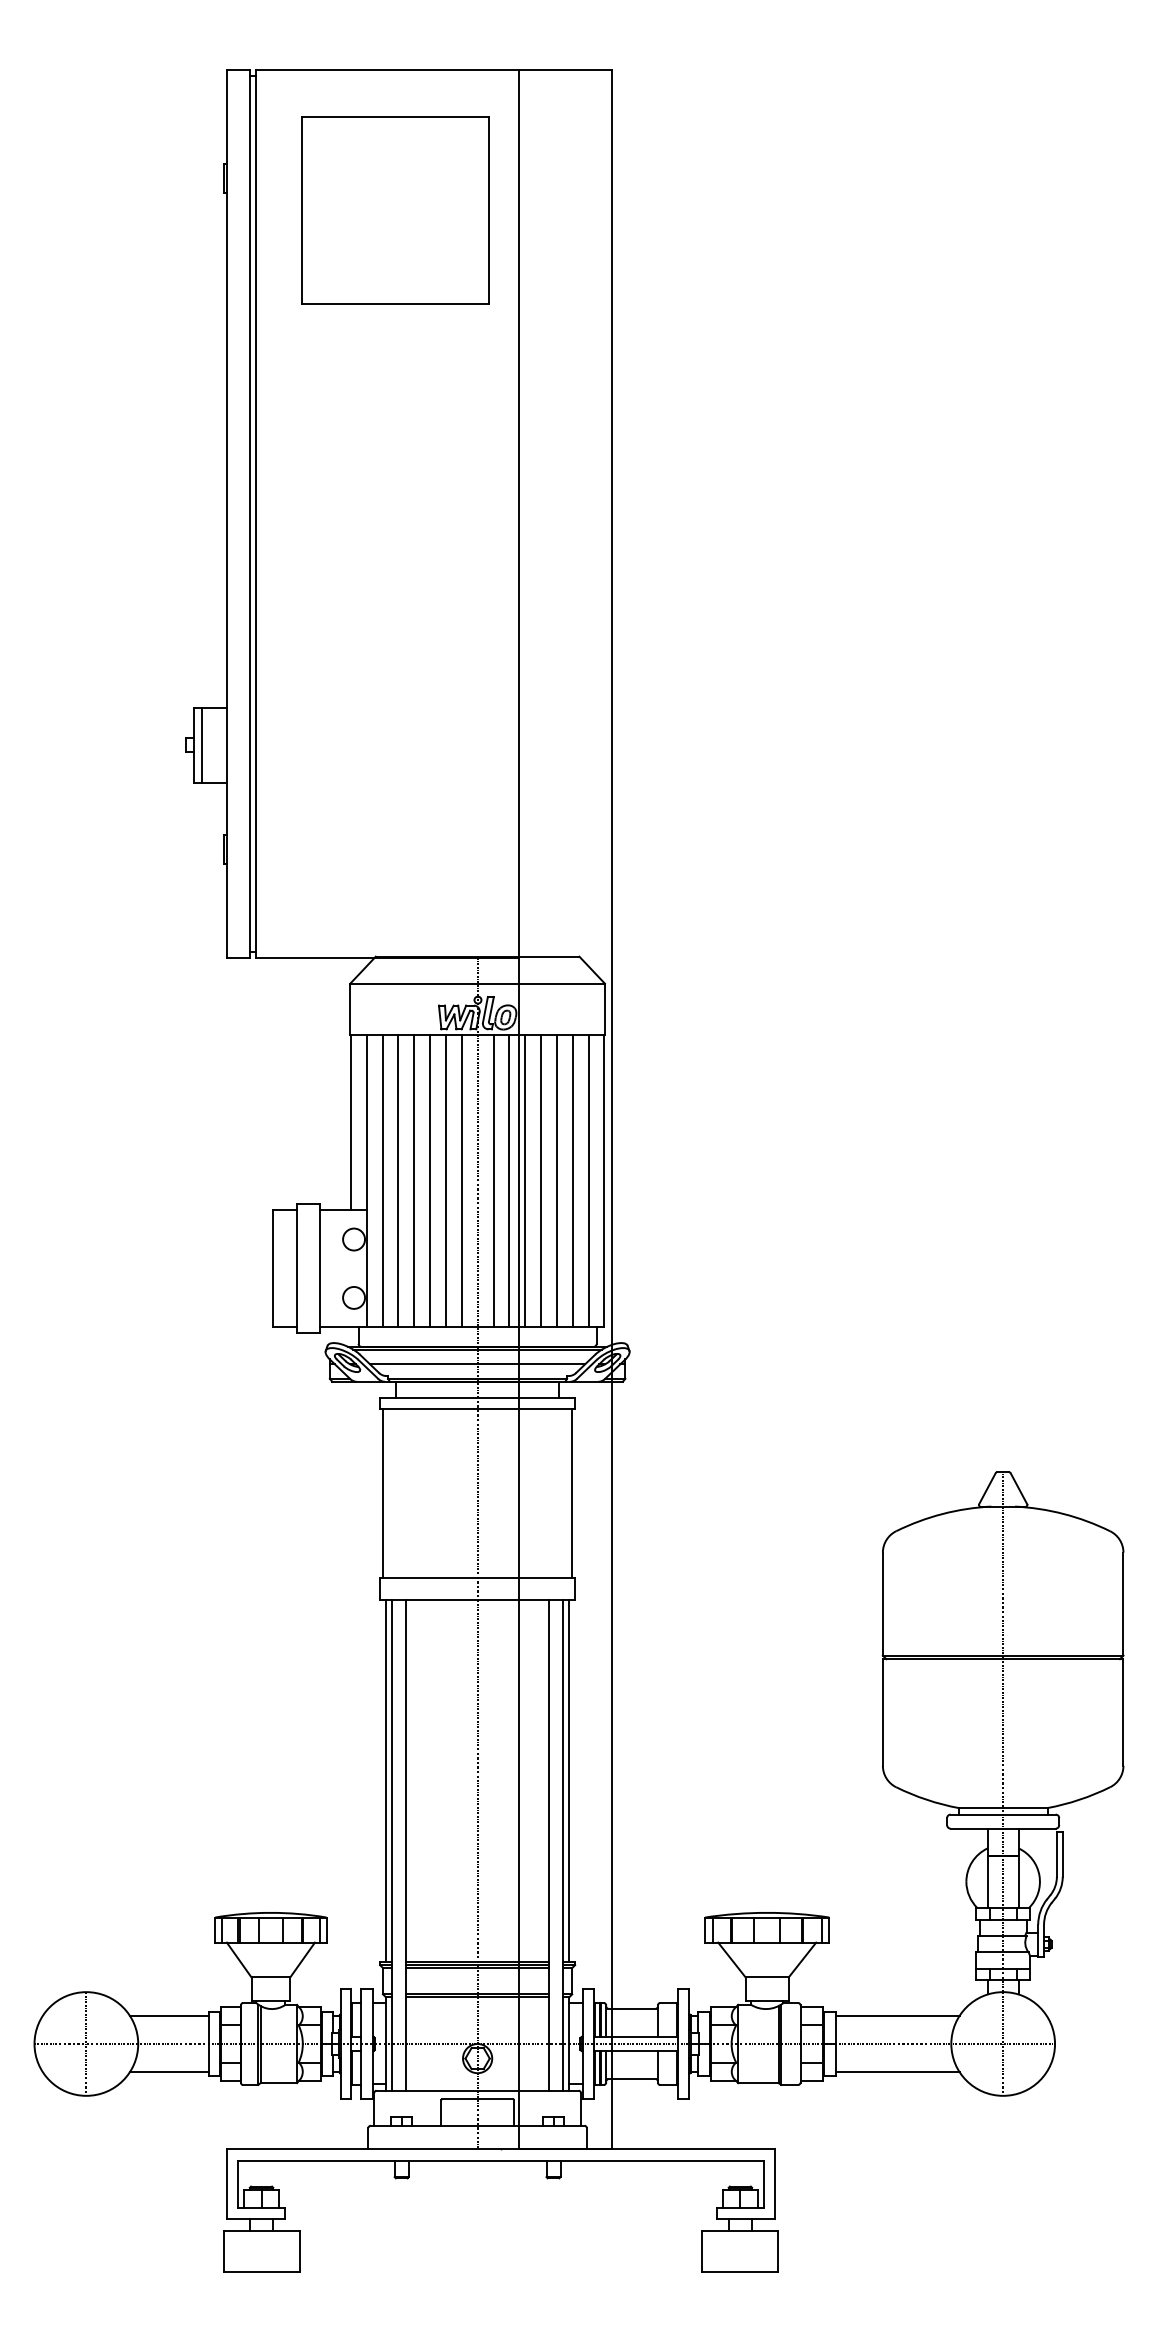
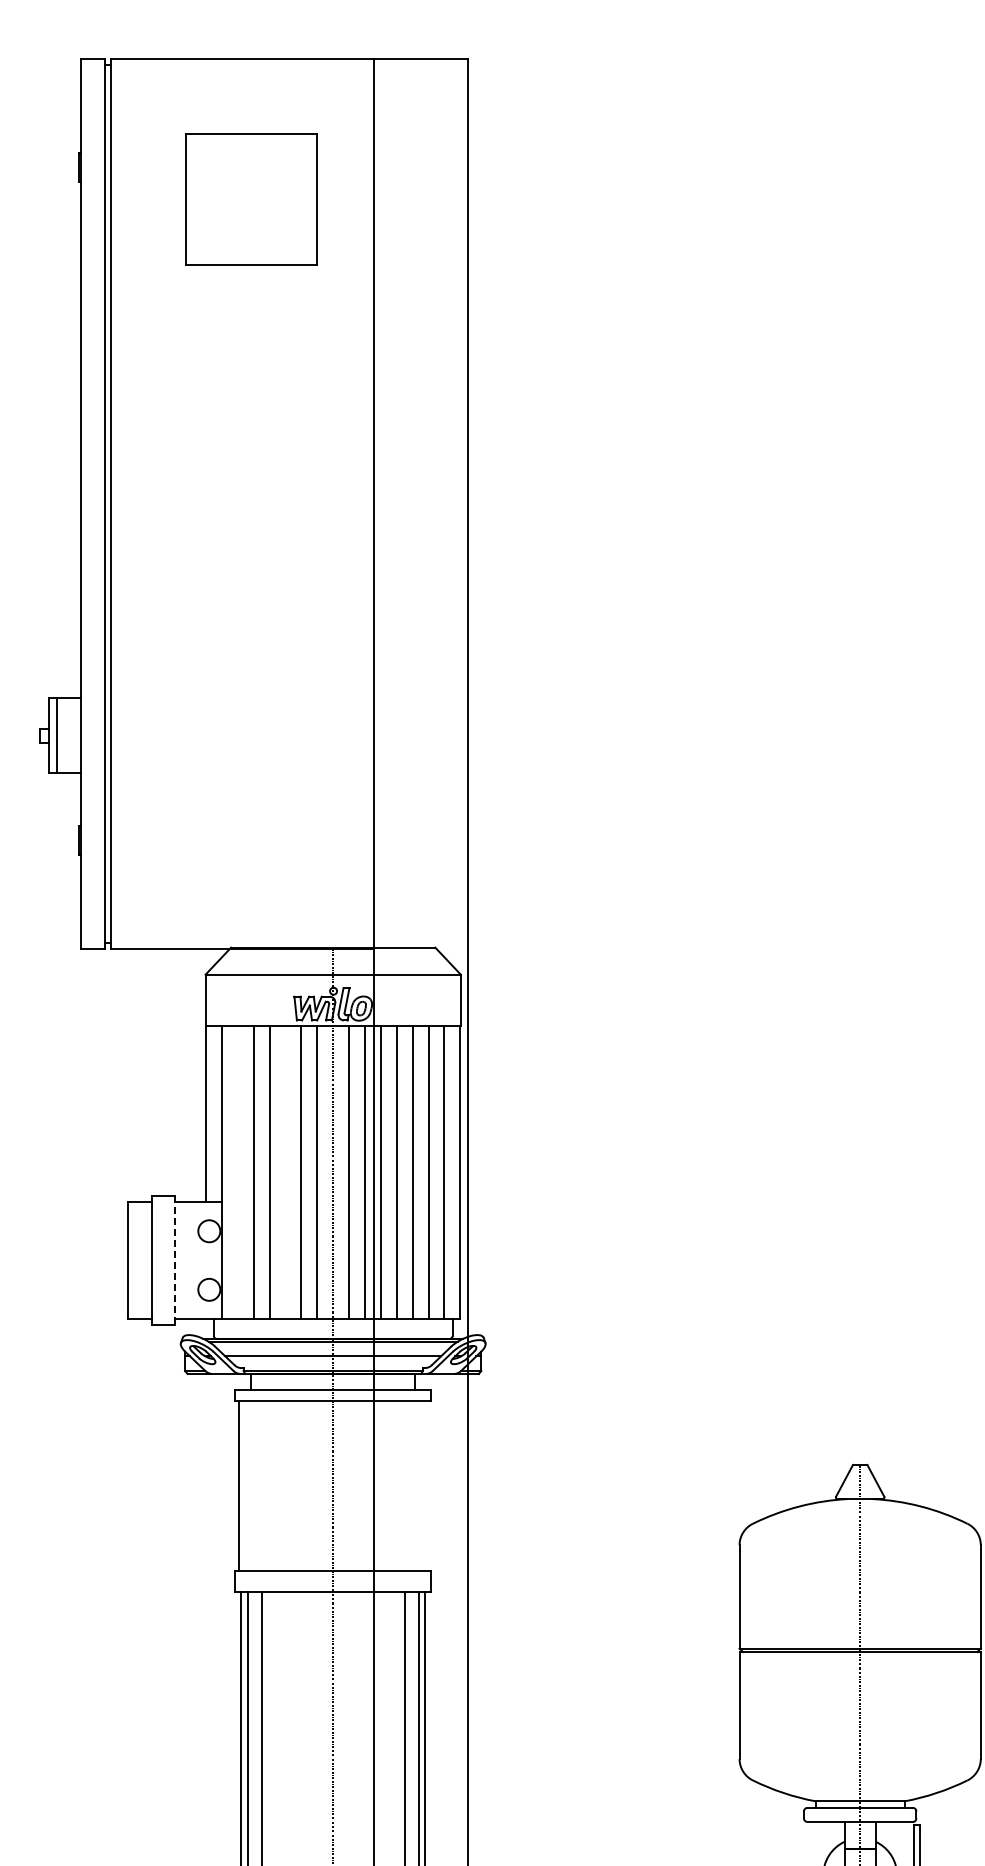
part: (395, 210) -> (250, 199), size x0.7
line: (382, 1180) -> (237, 1172), removed
line: (430, 1180) -> (285, 1172), removed
line: (319, 1269) -> (174, 1261), solid -> dashed
line: (571, 1493) -> (427, 1485), removed

